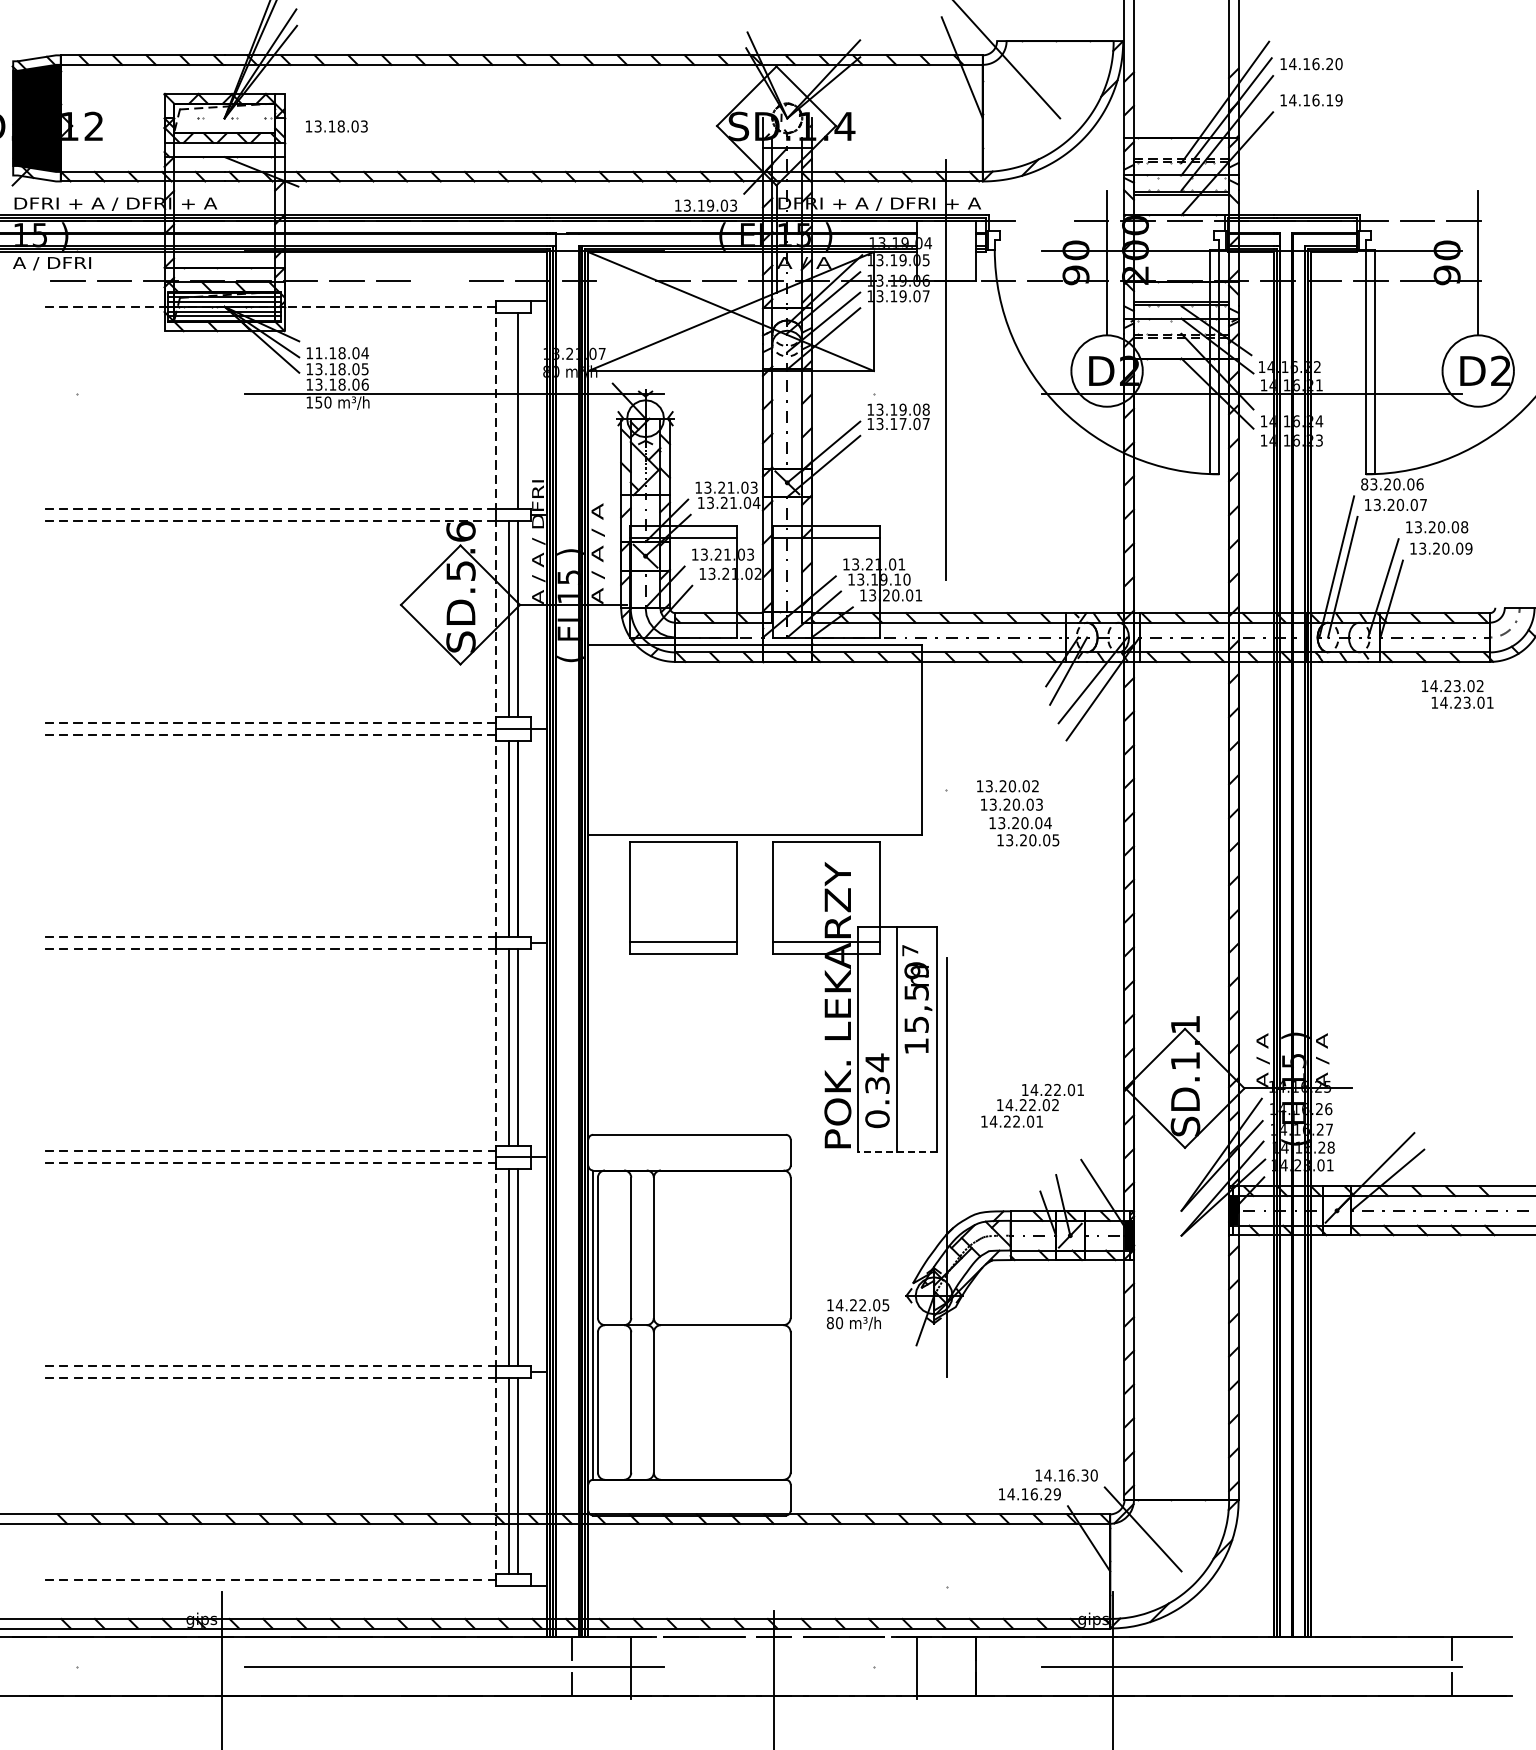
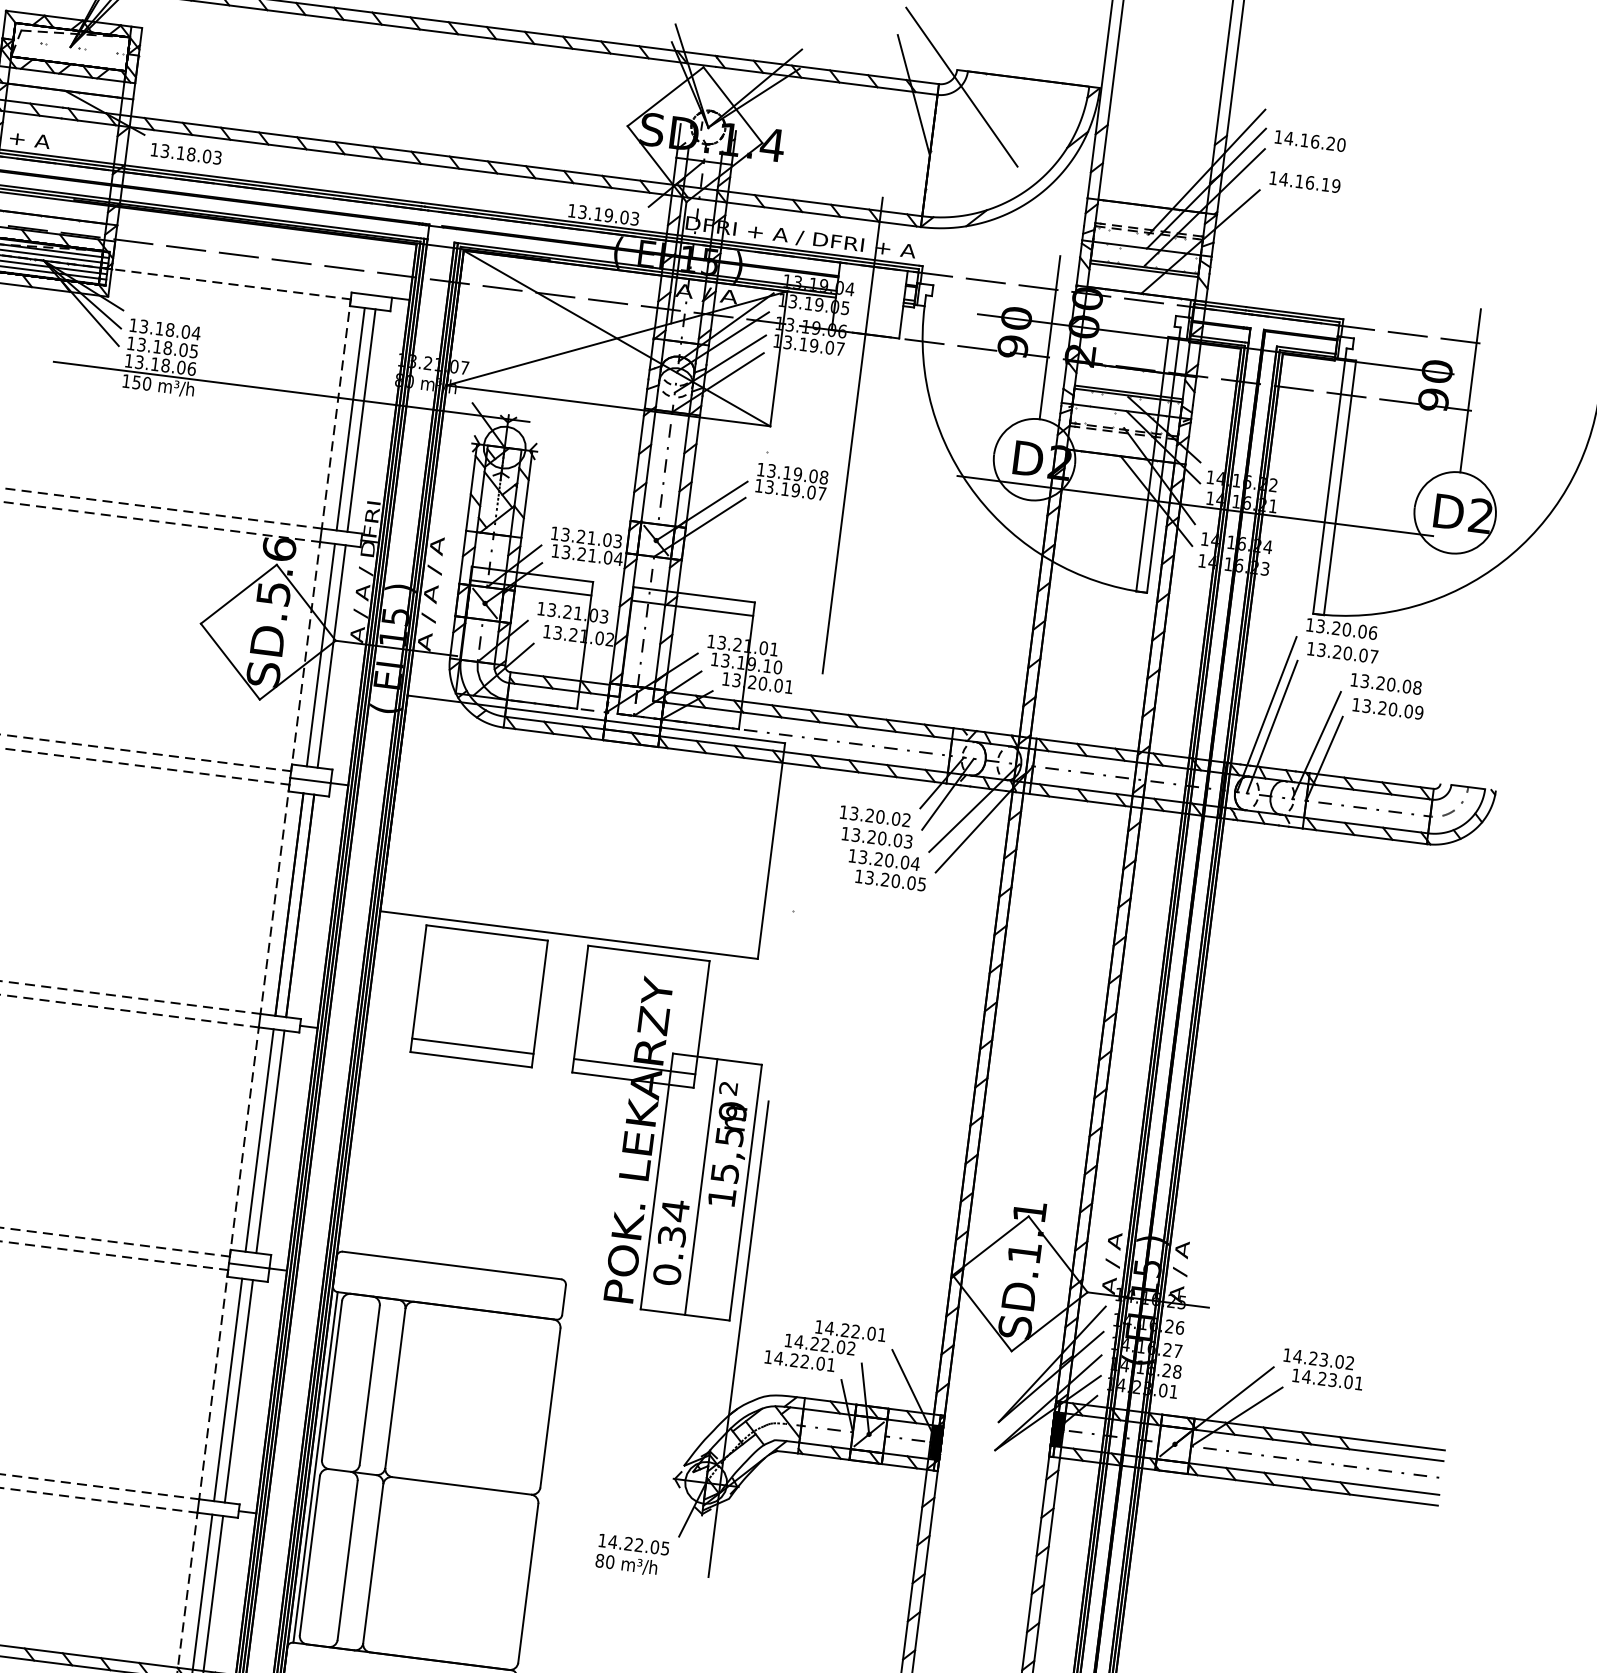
text: (336, 126) -> (185, 153), moved
line: (1044, 221) -> (985, 281), added
line: (439, 280) -> (290, 261), added
line: (626, 280) -> (502, 288), added
text: (318, 353) -> (143, 326), 11.18.04 -> 13.18.04
line: (508, 410) -> (350, 418), added
text: (902, 424) -> (795, 490), 13.17.07 -> 13.19.07
text: (1364, 484) -> (1310, 625), 83.20.06 -> 13.20.06
text: (1457, 694) -> (1323, 1369), moved
text: (1018, 813) -> (883, 848), moved
text: (910, 950) -> (728, 1088), 7 -> 2
text: (1032, 1105) -> (825, 1345), moved
line: (896, 1152) -> (684, 1315), dashed -> solid
text: (857, 1314) -> (631, 1554), moved

